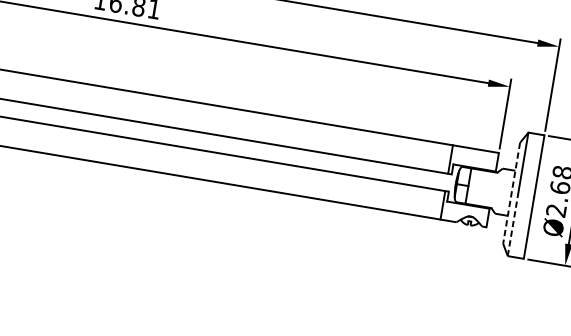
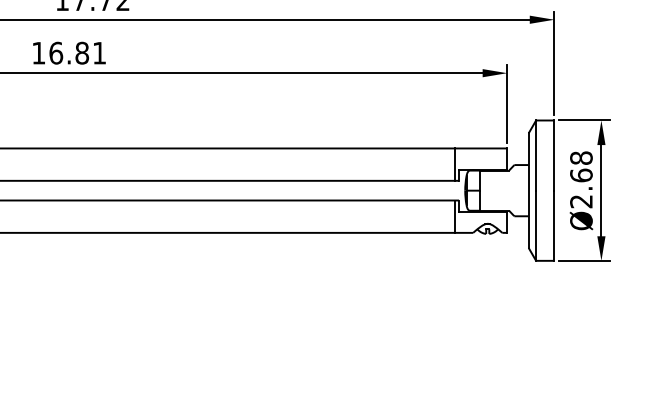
line: (511, 193) -> (528, 191), dashed -> solid
line: (513, 225) -> (536, 225), dashed -> solid

